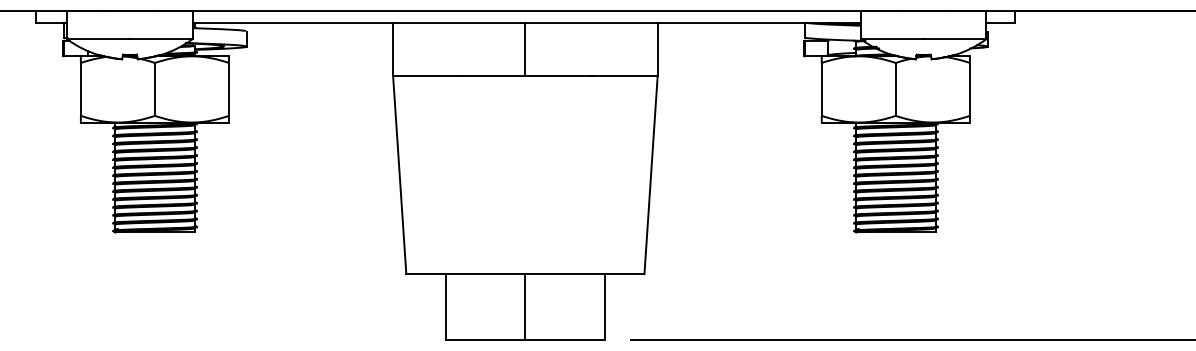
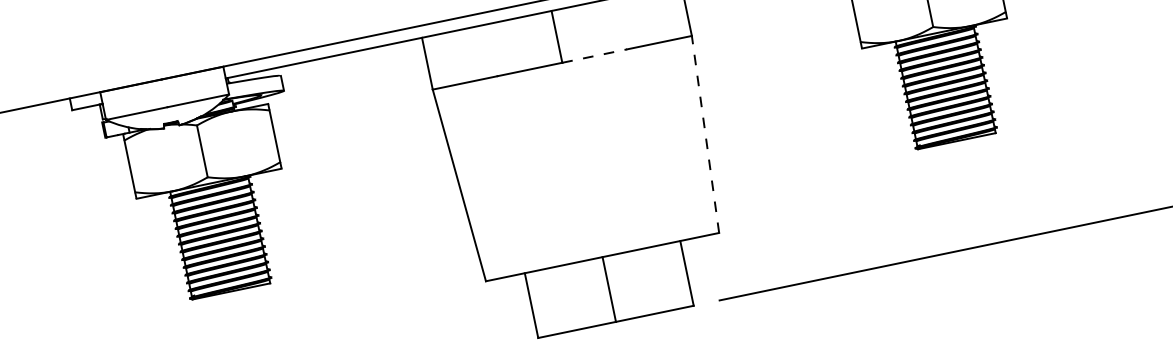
line: (558, 75) -> (594, 55), solid -> dashed
line: (651, 174) -> (705, 133), solid -> dashed

